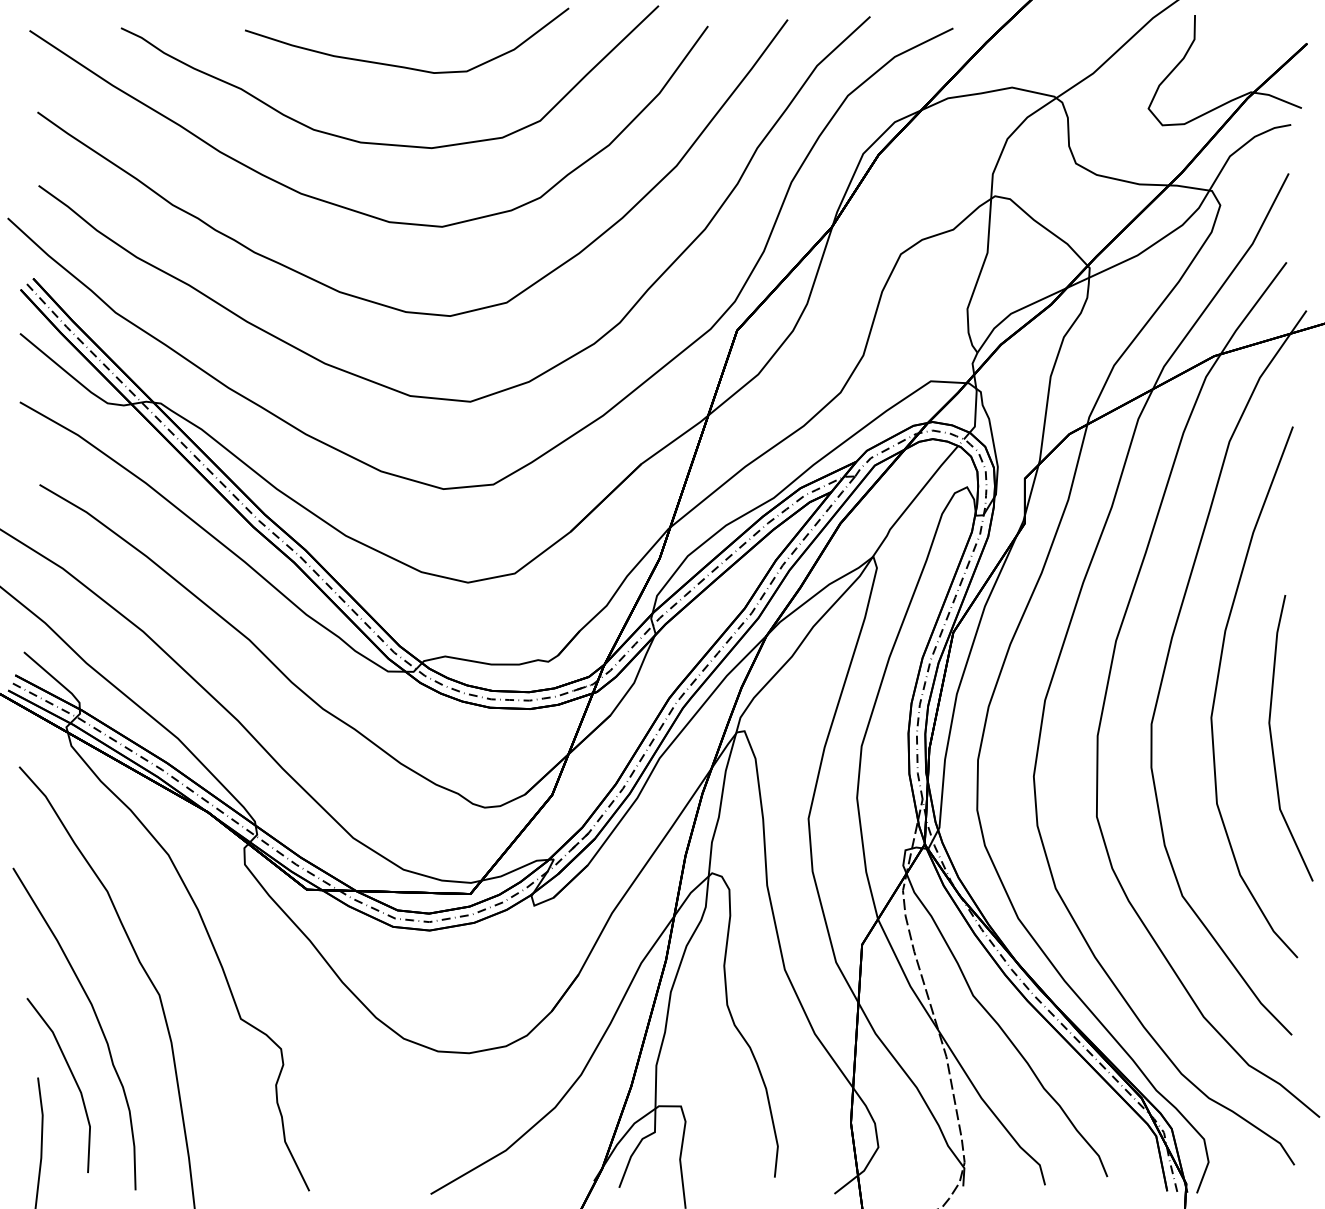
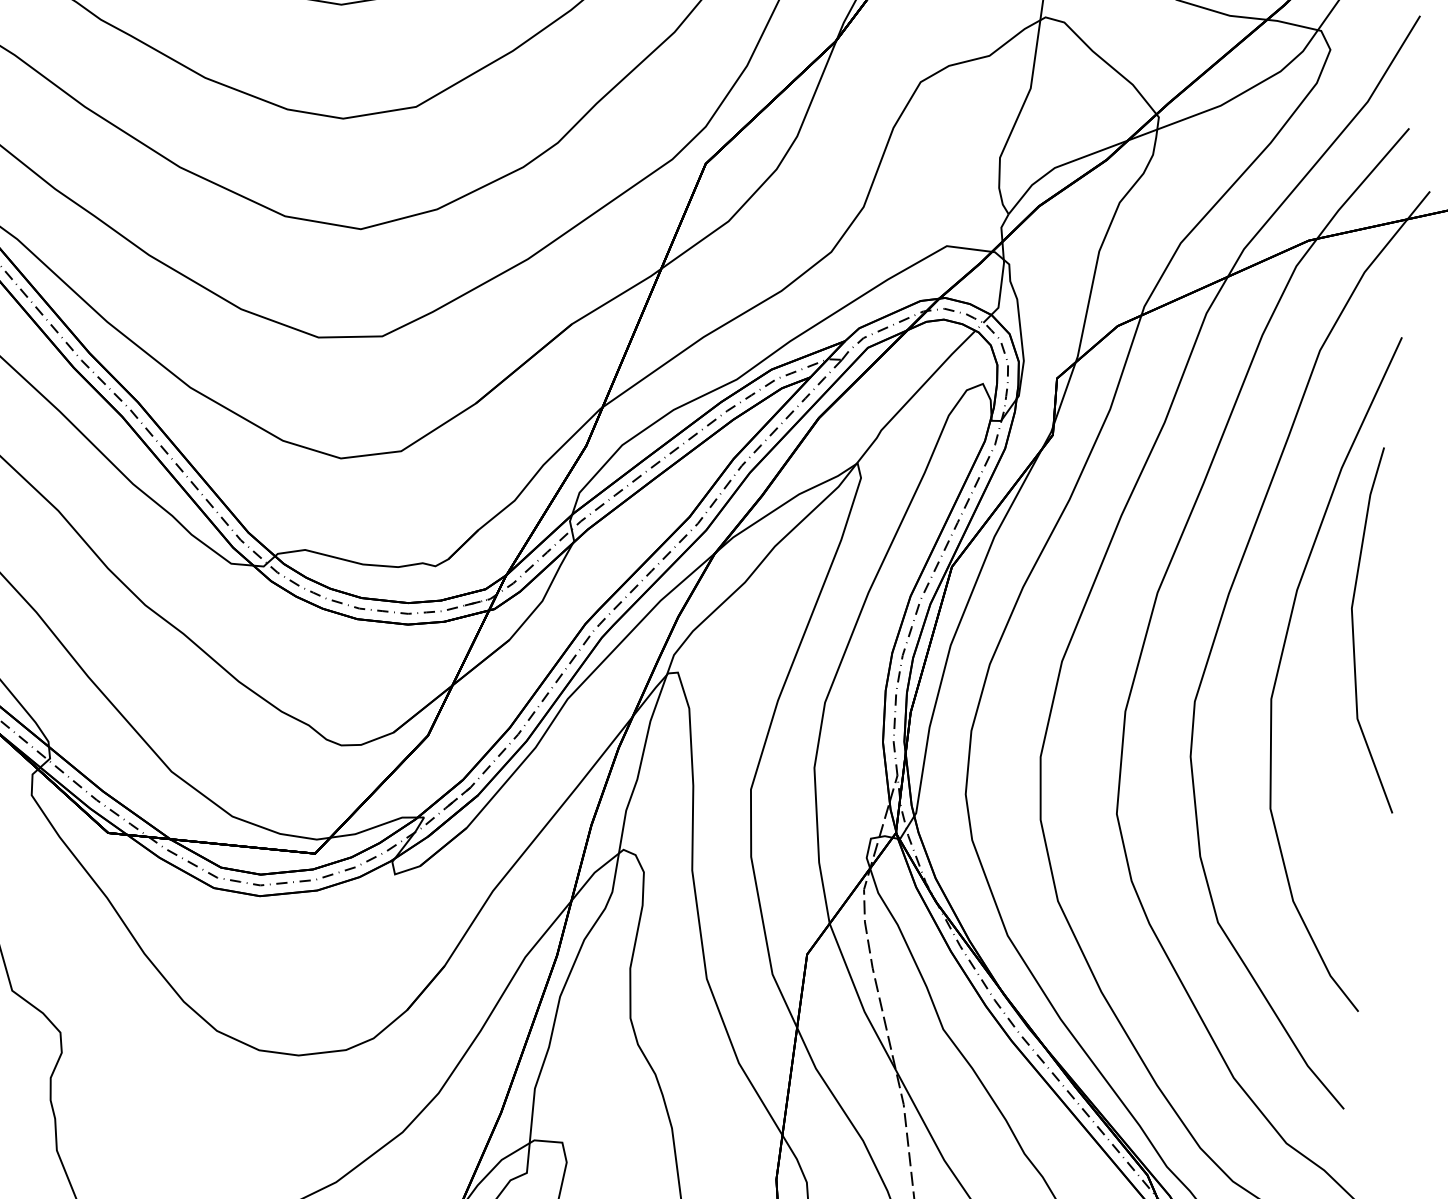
line: (1272, 738) -> (1354, 628), moved

